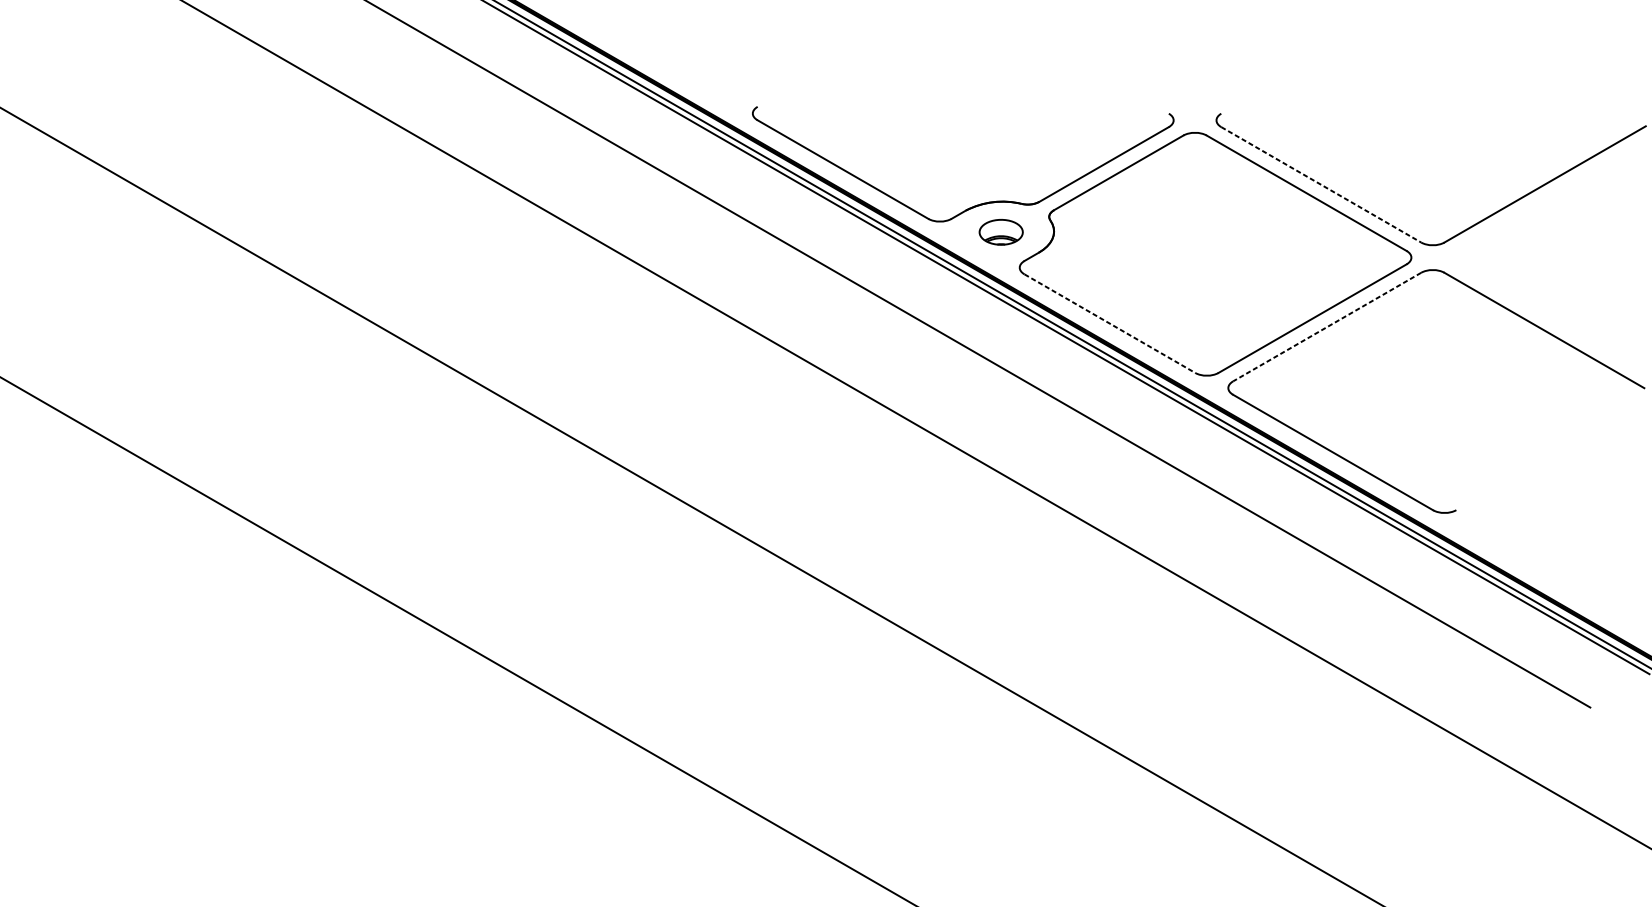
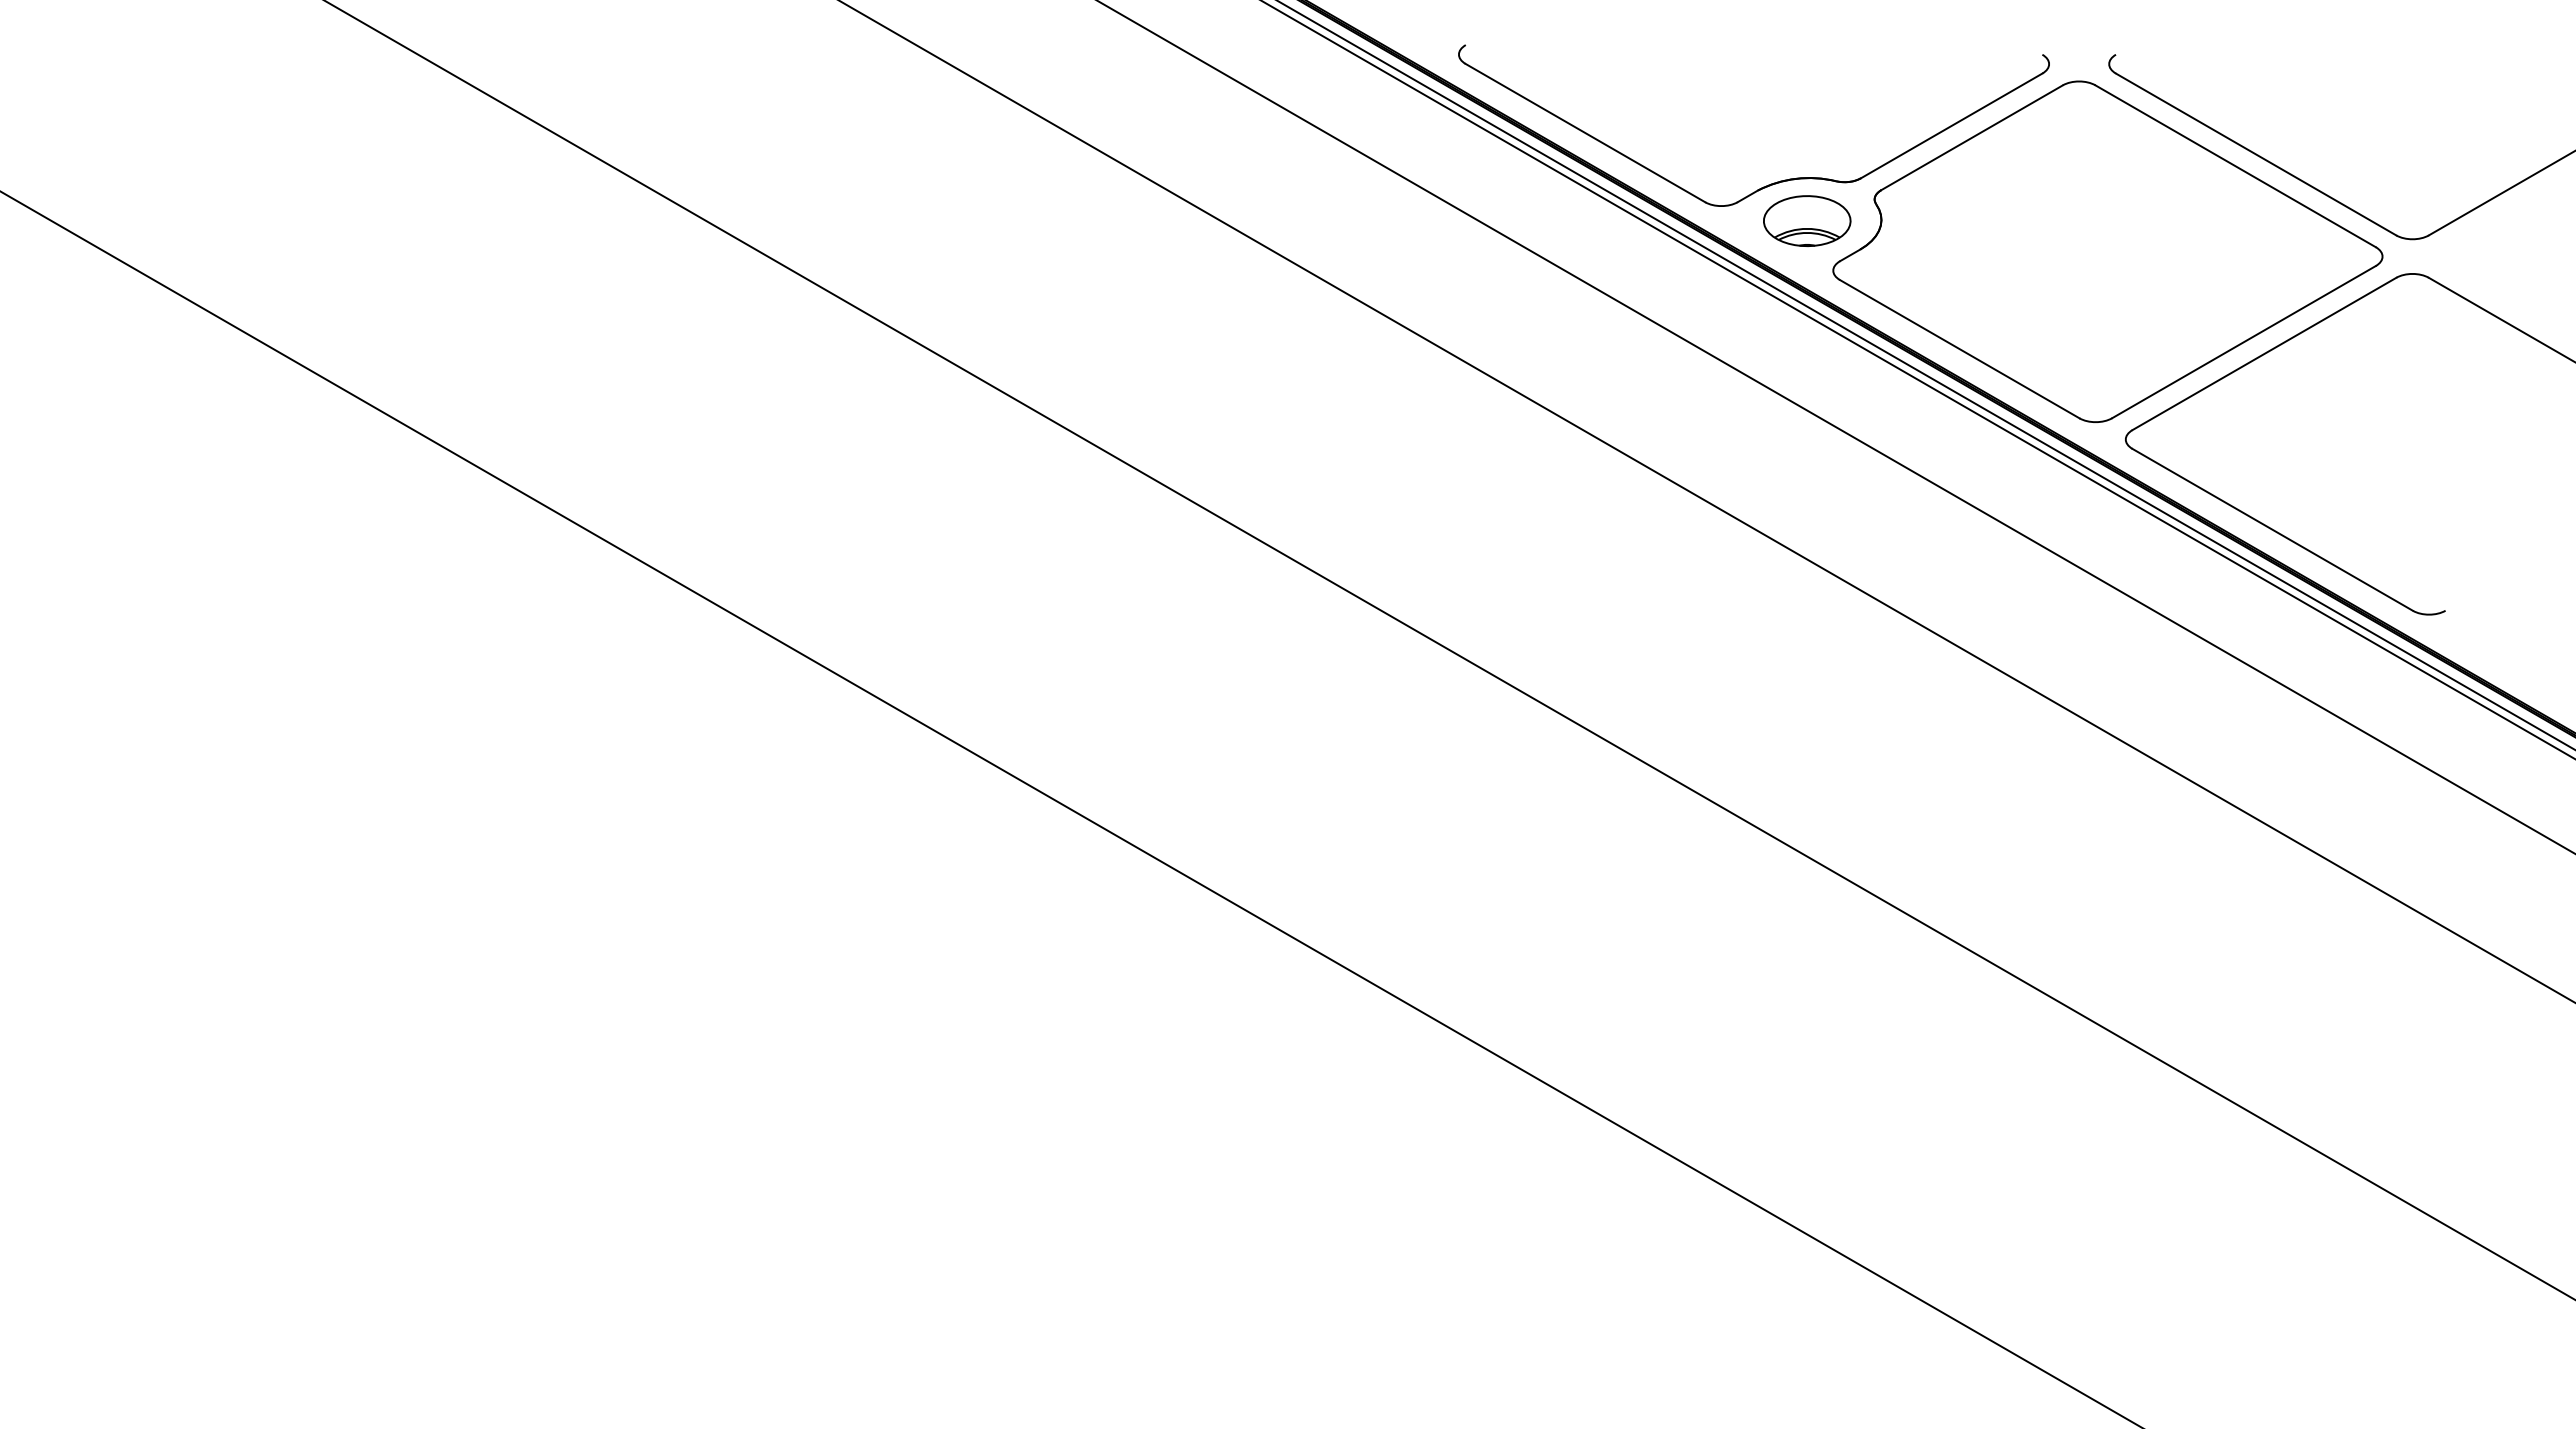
line: (1321, 184) -> (2256, 154), dashed -> solid
part: (1001, 231) -> (1807, 220), size x1.43
line: (1110, 323) -> (1960, 349), dashed -> solid
line: (1327, 327) -> (2264, 354), dashed -> solid

